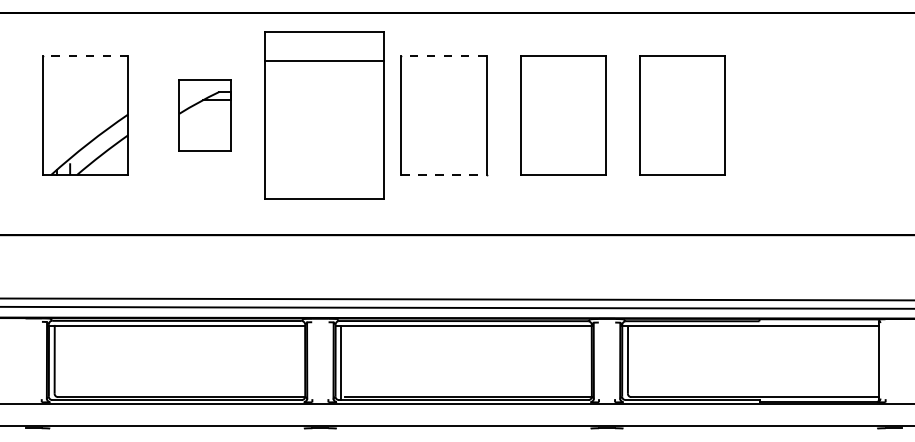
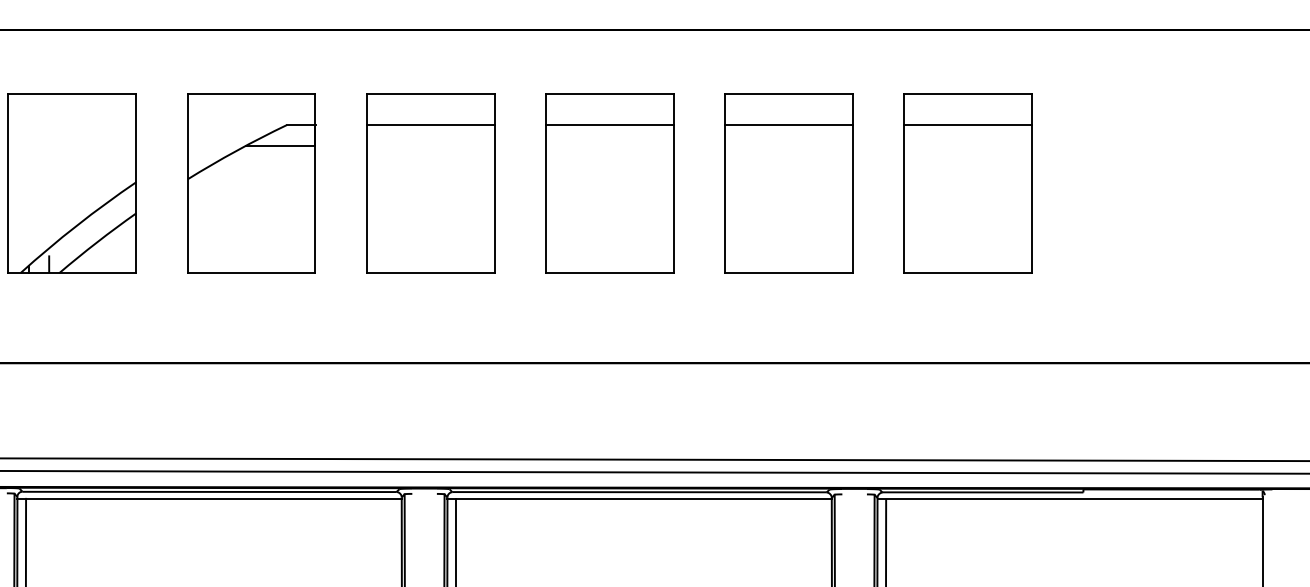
line: (85, 55) -> (72, 93), dashed -> solid
line: (443, 55) -> (609, 93), dashed -> solid
line: (443, 76) -> (609, 125), added
line: (562, 76) -> (787, 125), added
line: (682, 76) -> (967, 125), added
part: (204, 115) -> (250, 183), size x1.67
part: (324, 115) -> (430, 183), size x0.71
line: (443, 175) -> (609, 273), dashed -> solid

